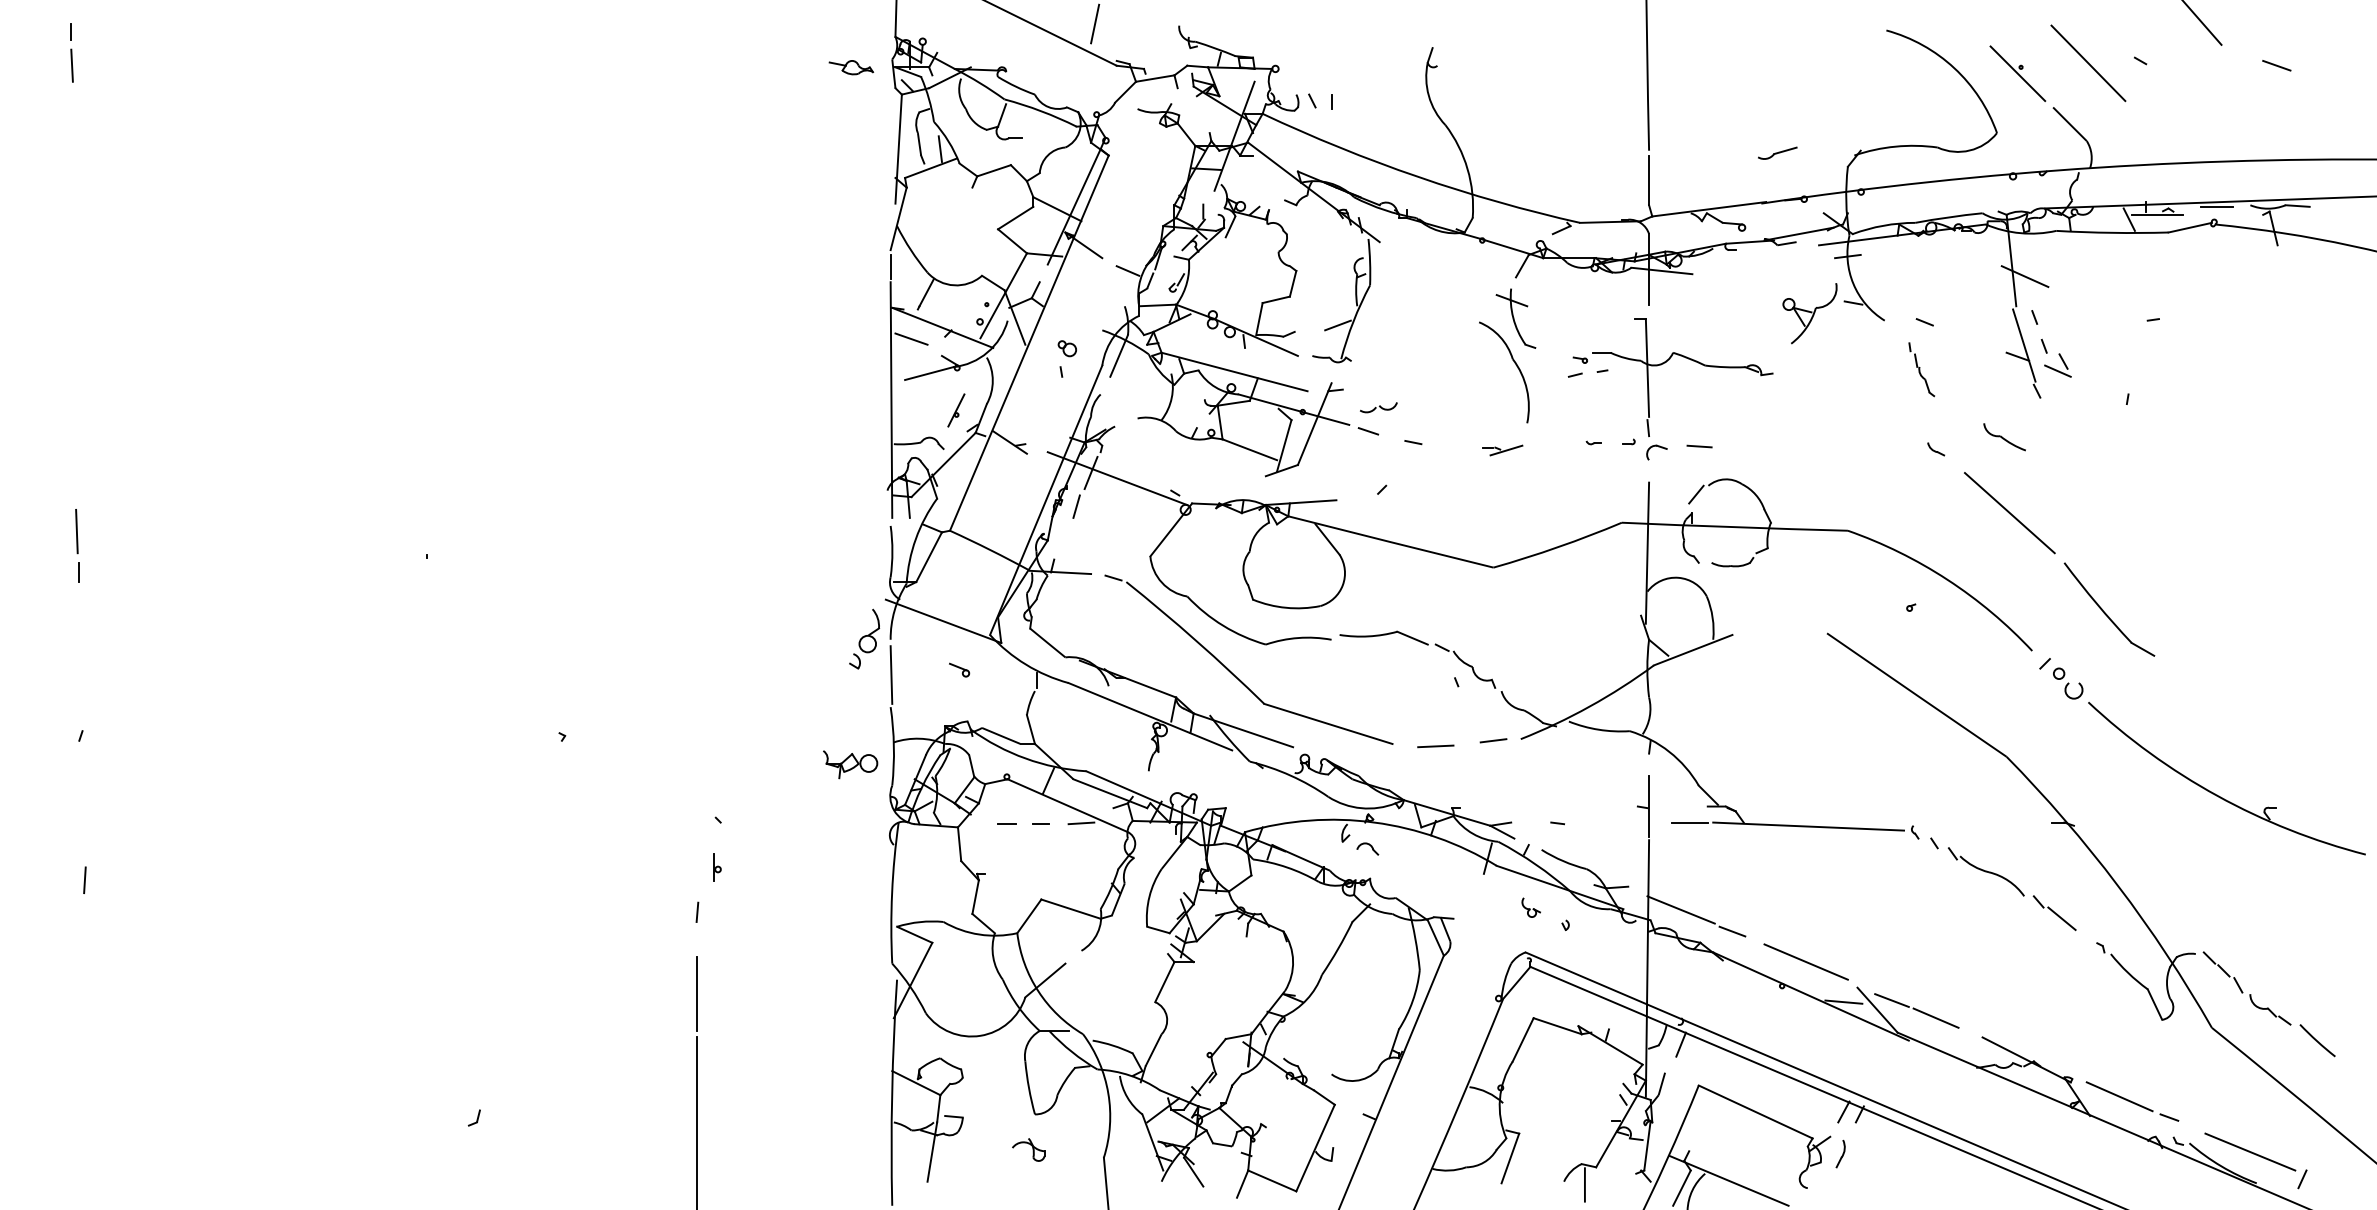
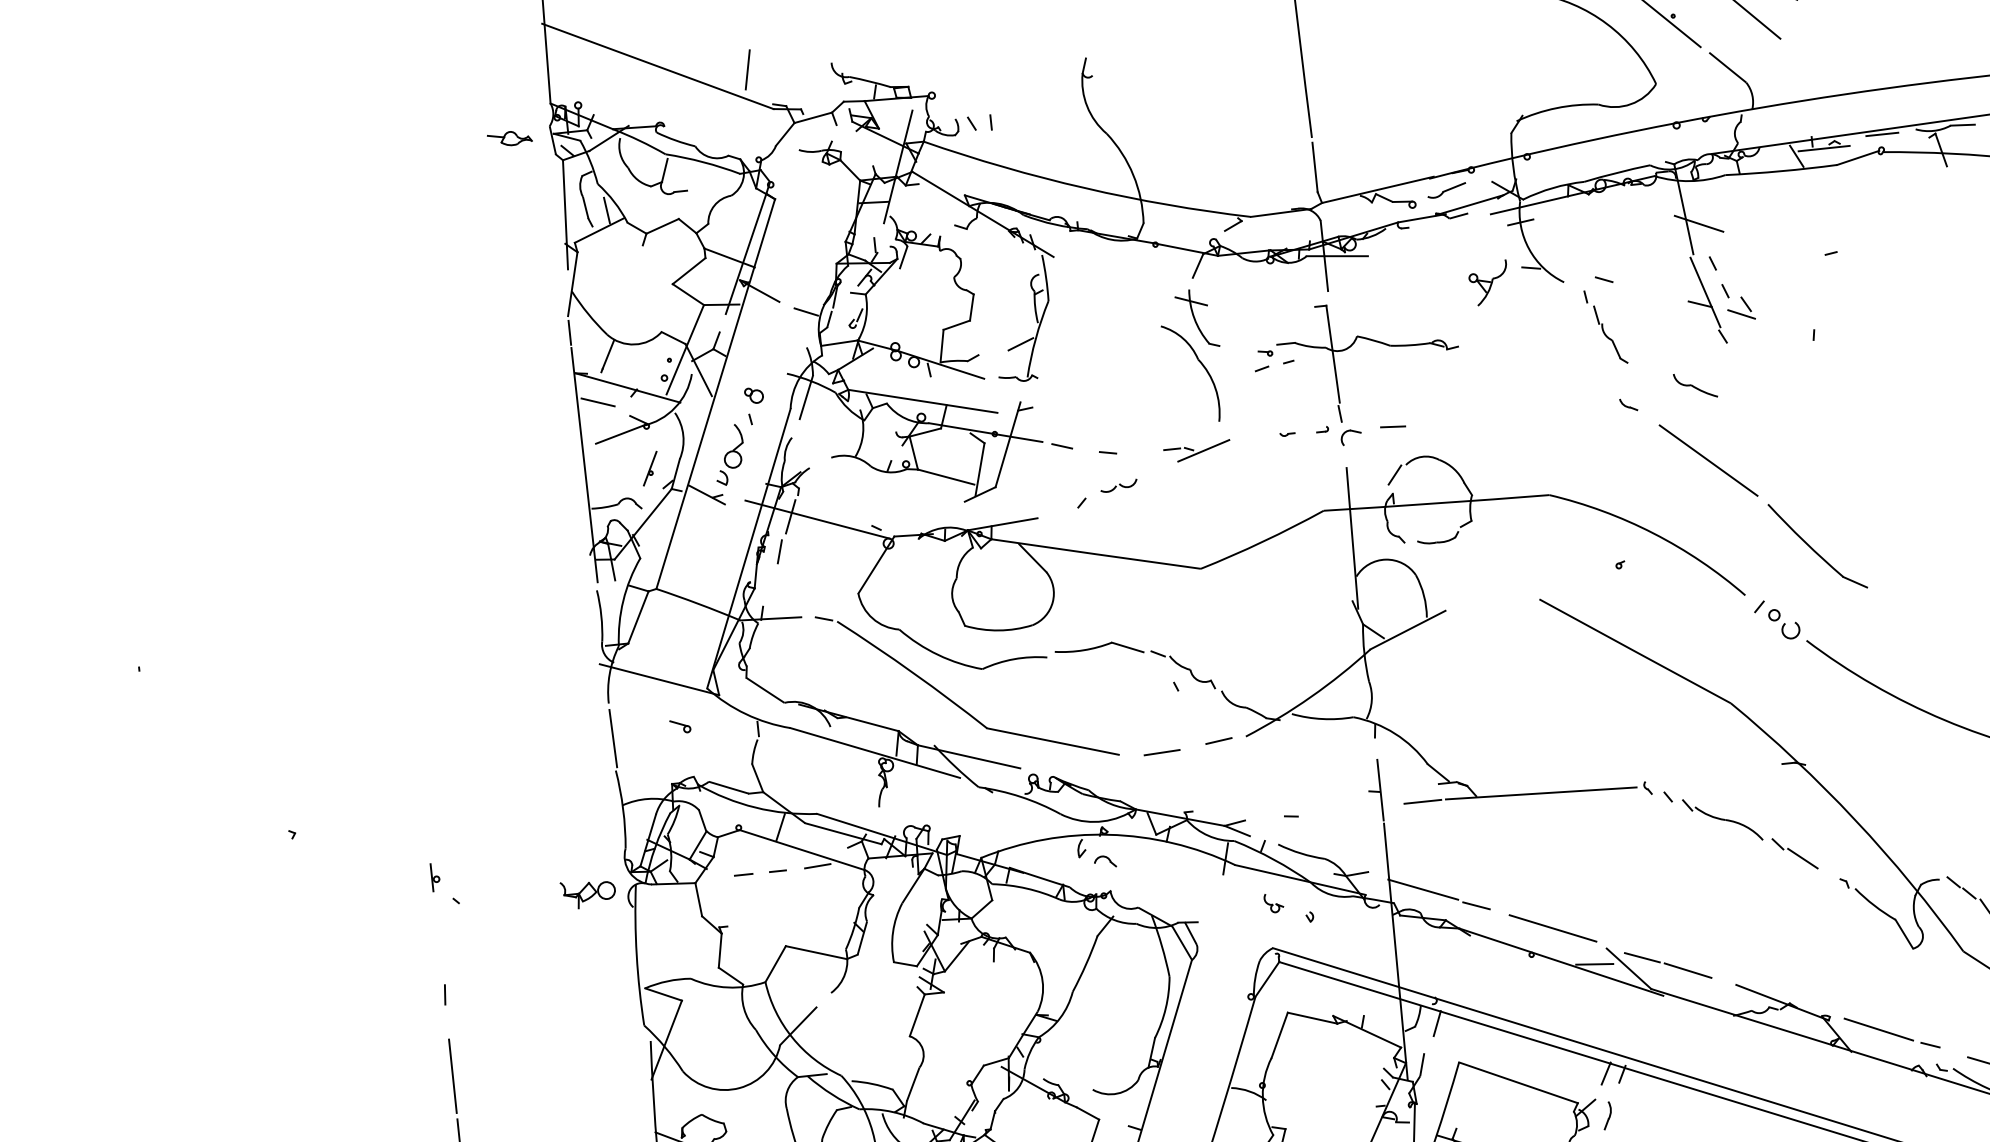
part: (1777, 152) -> (1446, 189), moved
part: (1809, 313) -> (1488, 283), size x0.71
part: (1921, 369) -> (1605, 327), size x1.43
part: (1378, 407) -> (1118, 485), moved
part: (1502, 450) -> (1197, 451), size x1.67
part: (864, 638) -> (729, 454), moved
part: (850, 764) -> (588, 893), moved
part: (717, 867) -> (435, 877), moved

